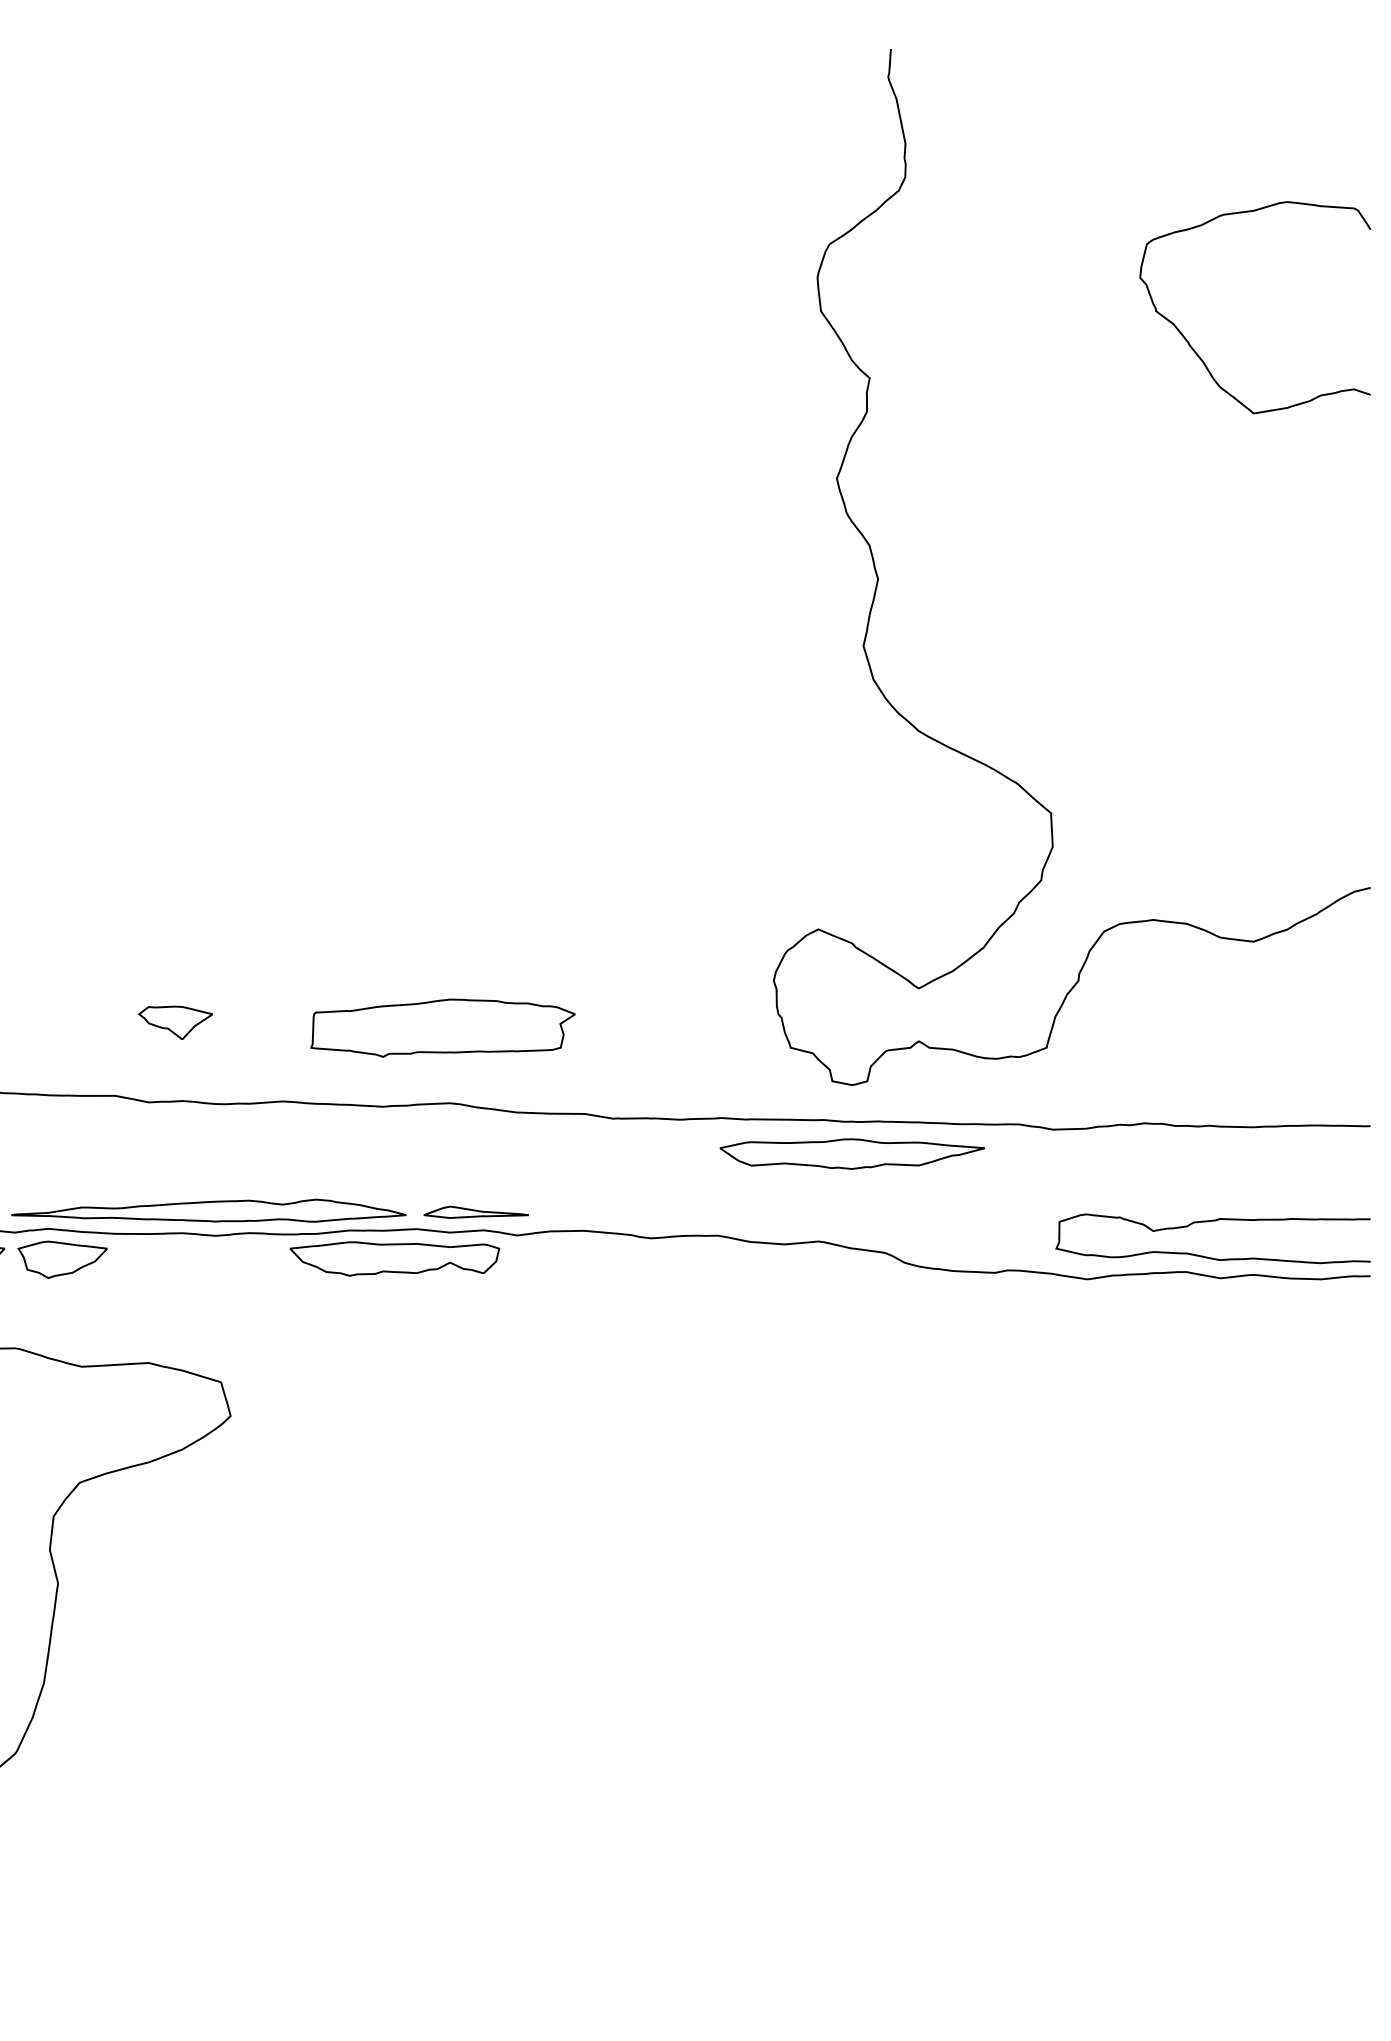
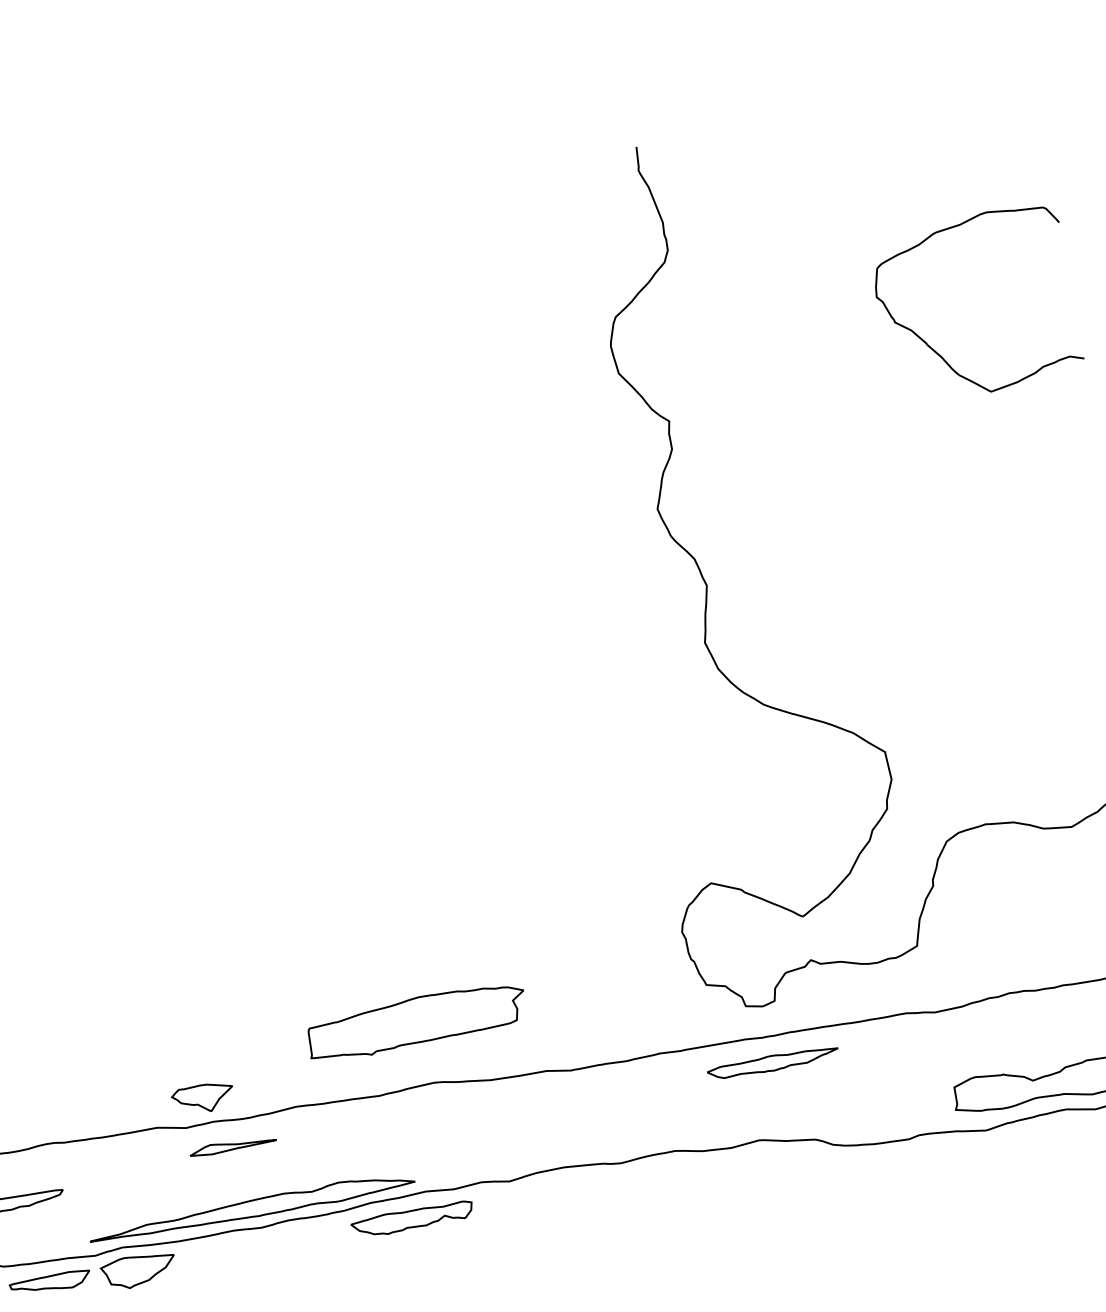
part: (175, 1022) -> (203, 1098), moved
part: (851, 1153) -> (772, 1062), size x0.6
part: (475, 1211) -> (232, 1145), moved
part: (394, 1258) -> (412, 1219), size x0.7

